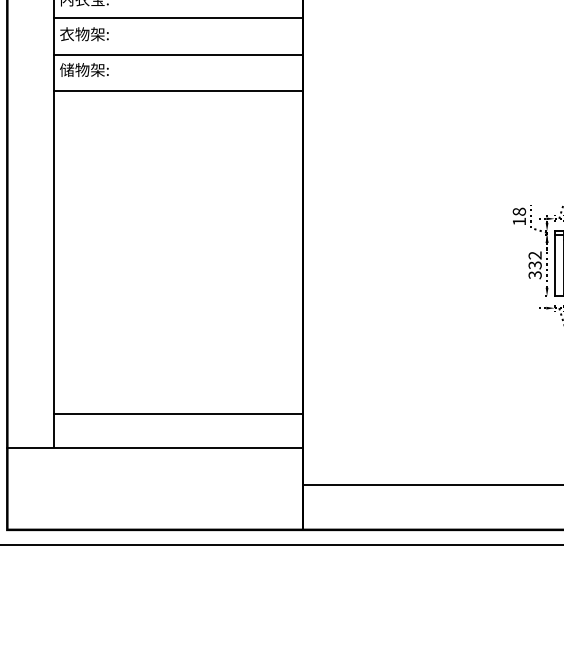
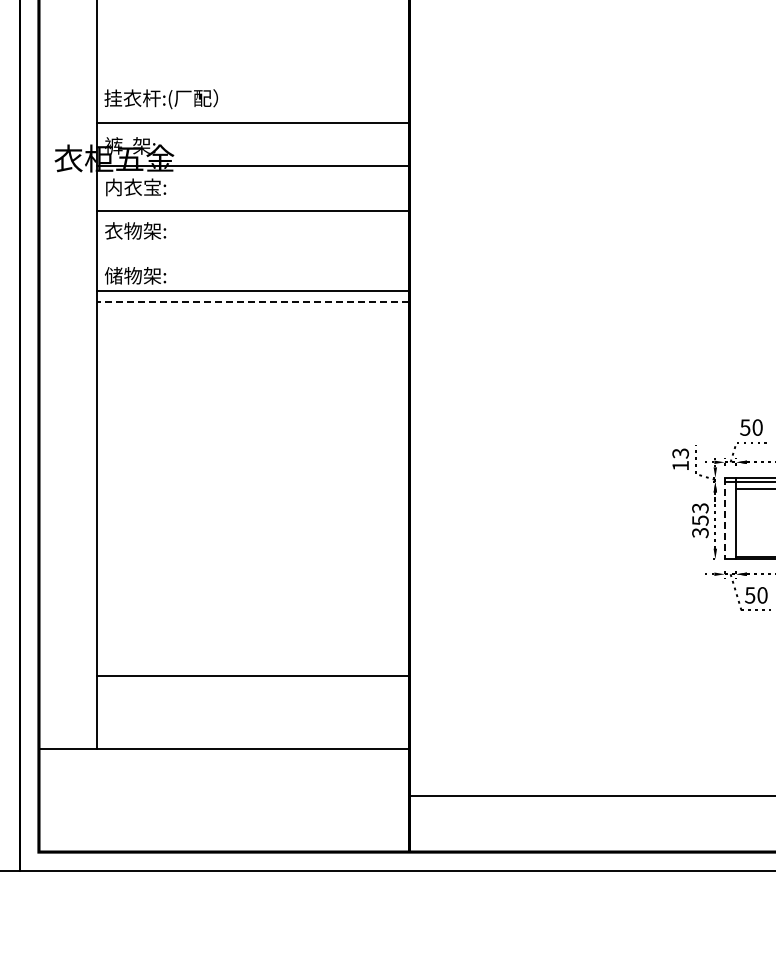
line: (177, 54) -> (252, 290), moved
line: (177, 91) -> (252, 302), solid -> dashed
text: (519, 211) -> (680, 453), 18 -> 13
text: (535, 260) -> (700, 514), 332 -> 353
line: (554, 263) -> (724, 518), solid -> dashed
line: (177, 413) -> (252, 675), moved

